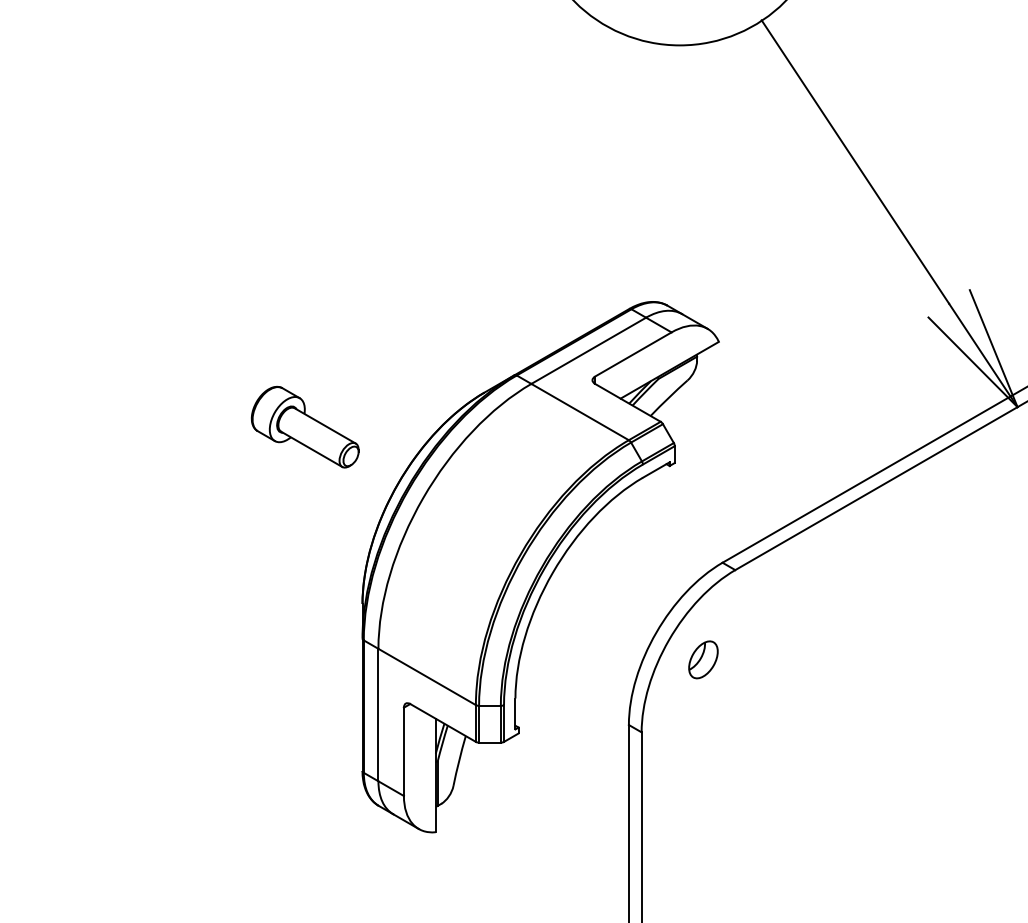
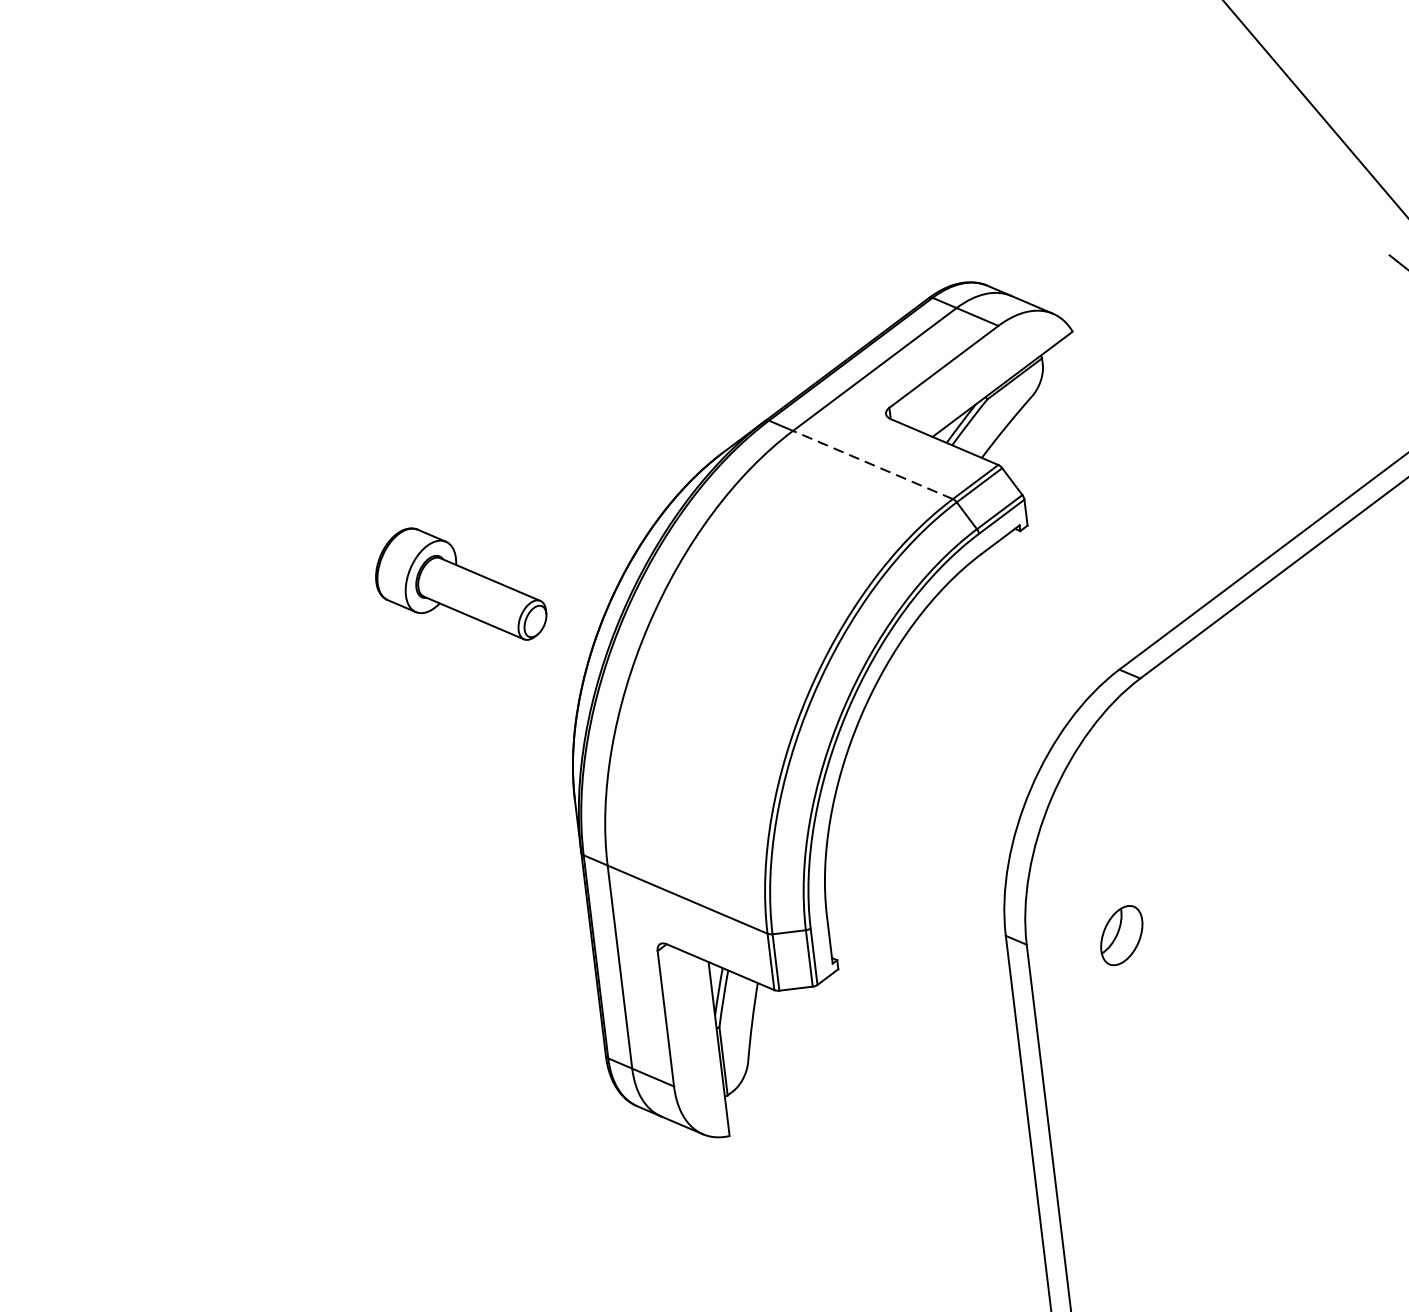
line: (579, 411) -> (871, 464), solid -> dashed
part: (304, 426) -> (458, 584), moved
part: (703, 659) -> (1121, 935), moved

